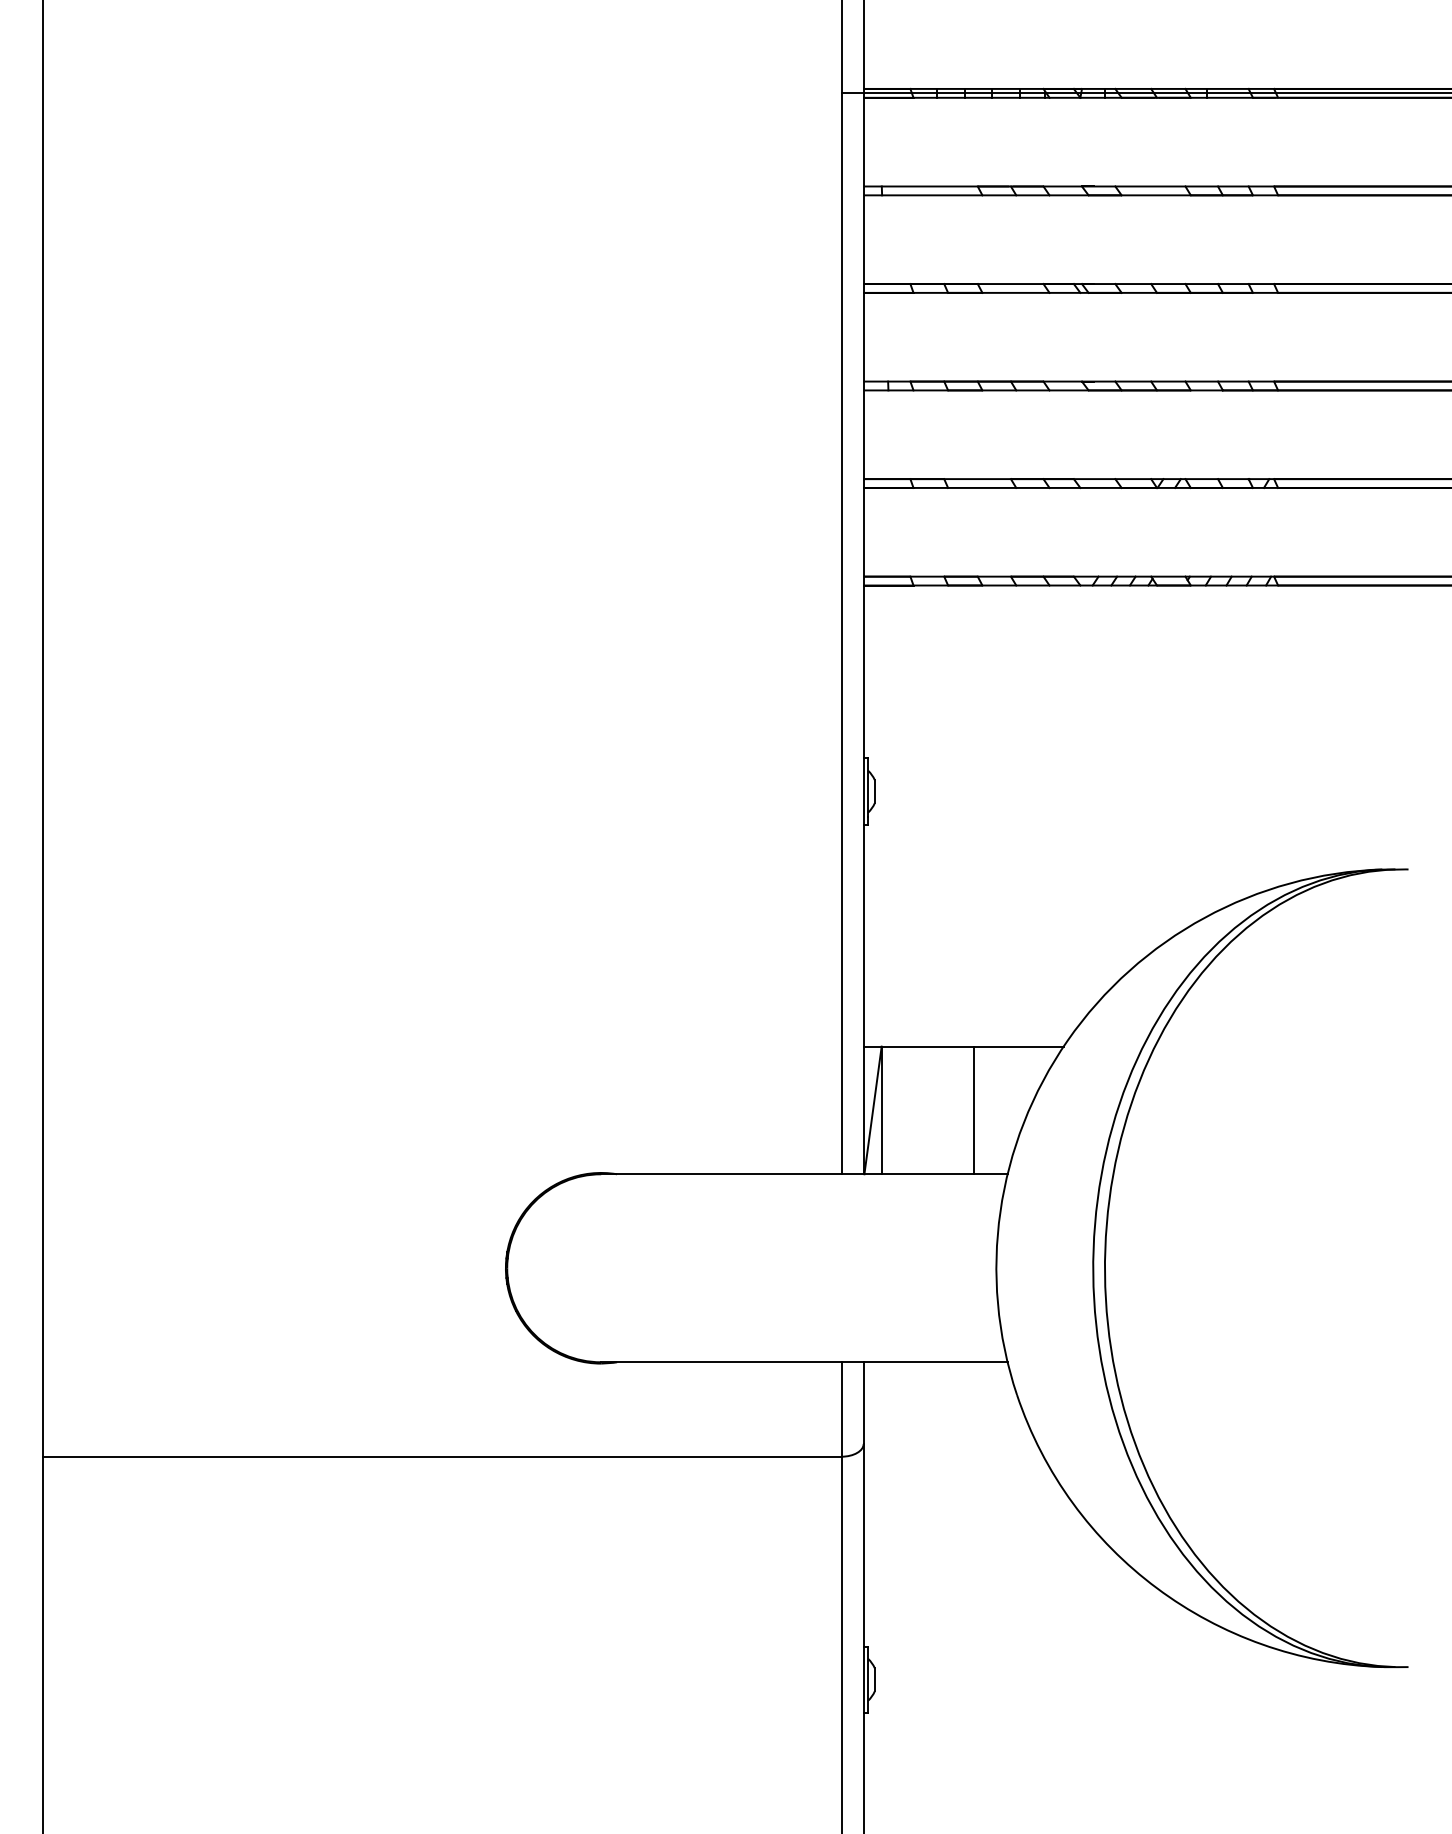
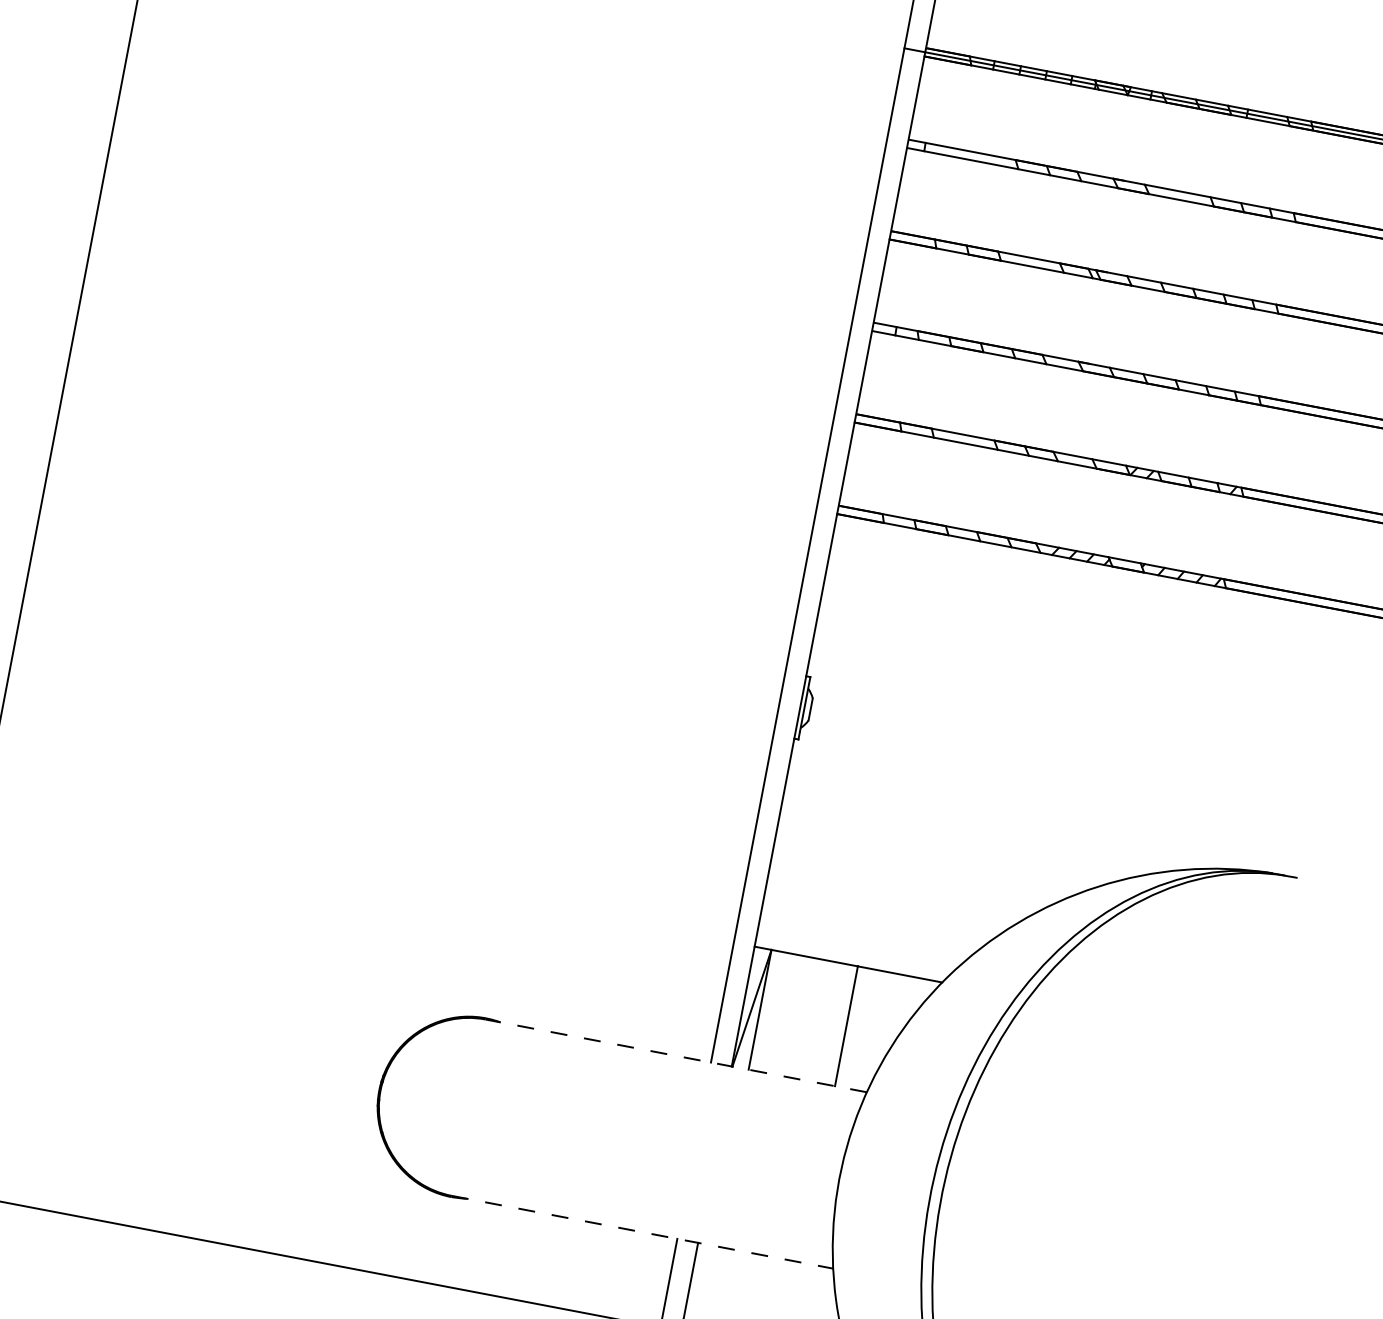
line: (803, 1174) -> (675, 1055), solid -> dashed
line: (804, 1362) -> (642, 1232), solid -> dashed

